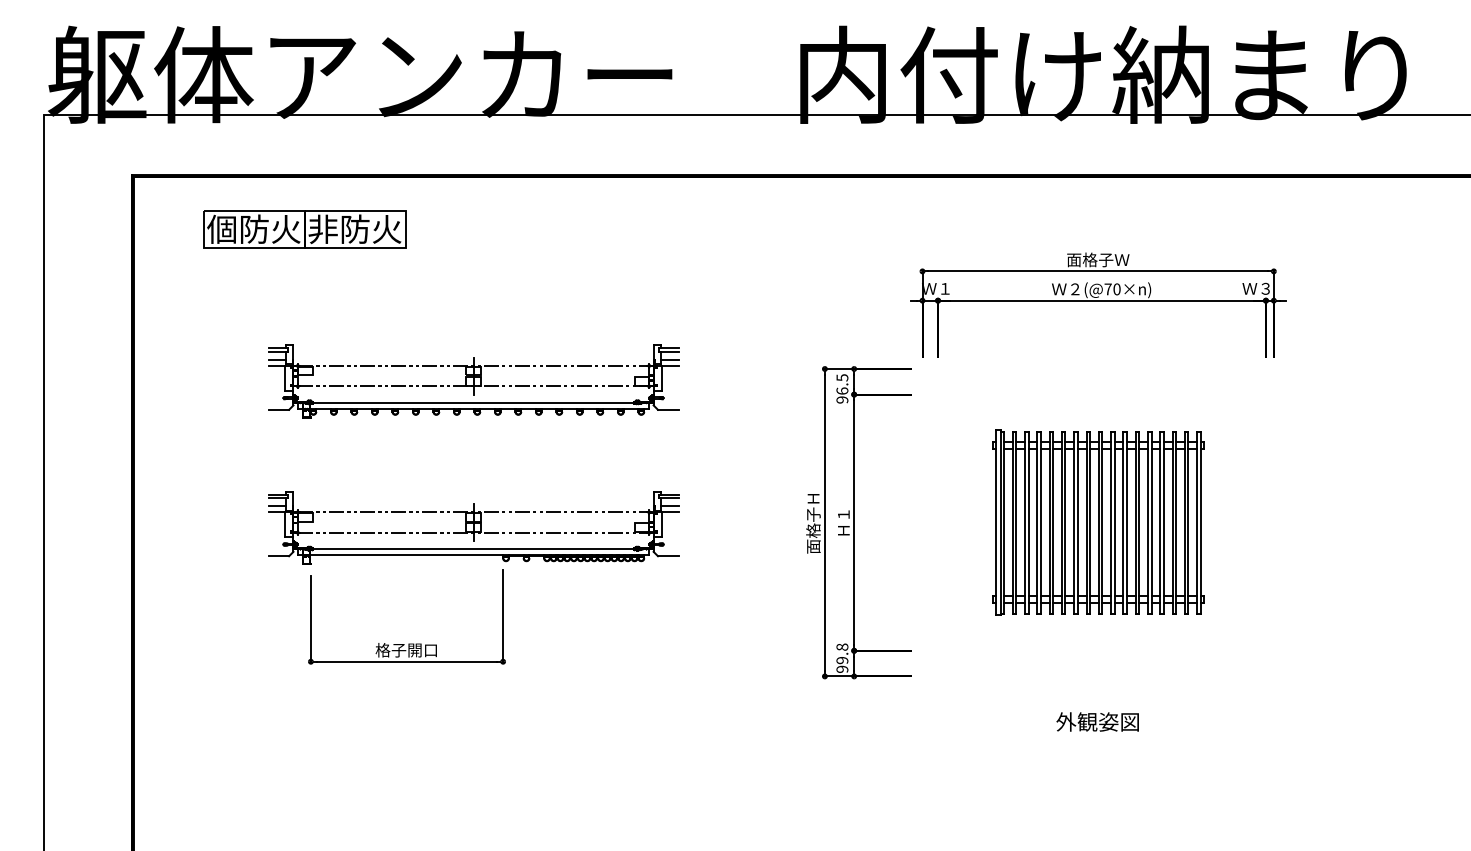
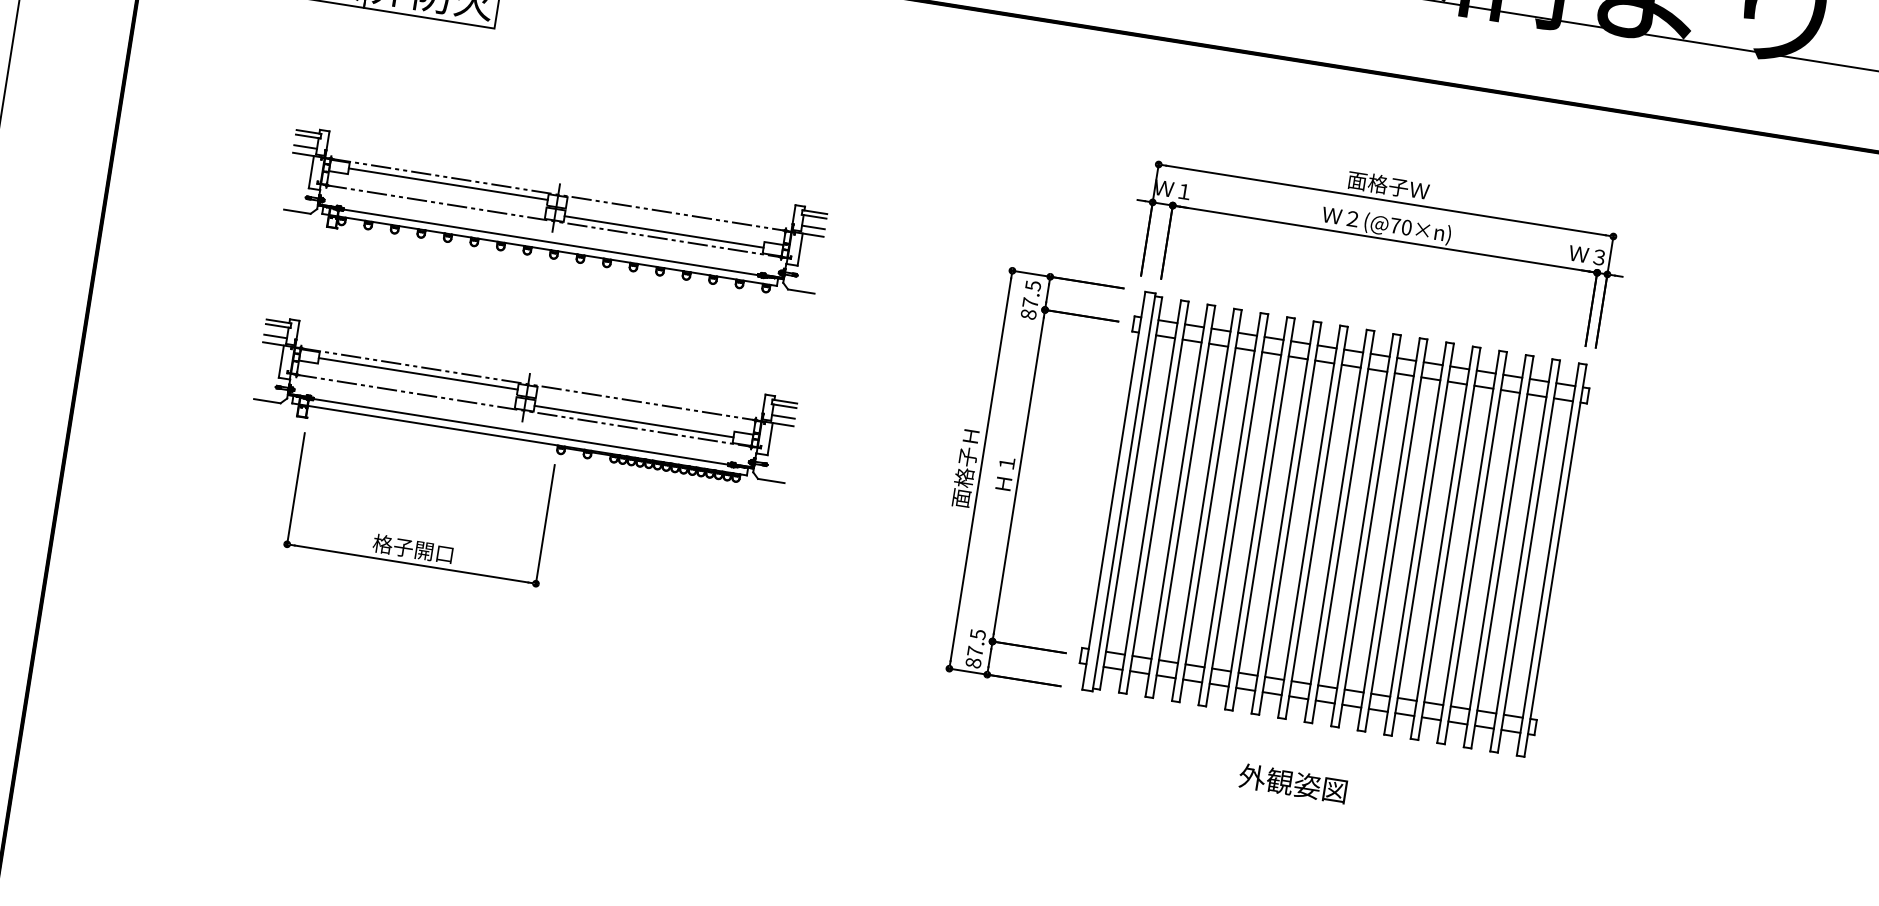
line: (389, 371) -> (448, 184), added
line: (557, 381) -> (663, 232), added
text: (842, 395) -> (1029, 308), 96.5 -> 87.5
line: (389, 517) -> (418, 373), added
part: (1098, 522) -> (1335, 525), size x1.67
line: (557, 527) -> (633, 421), added
text: (842, 657) -> (976, 647), 99.8 -> 87.5

